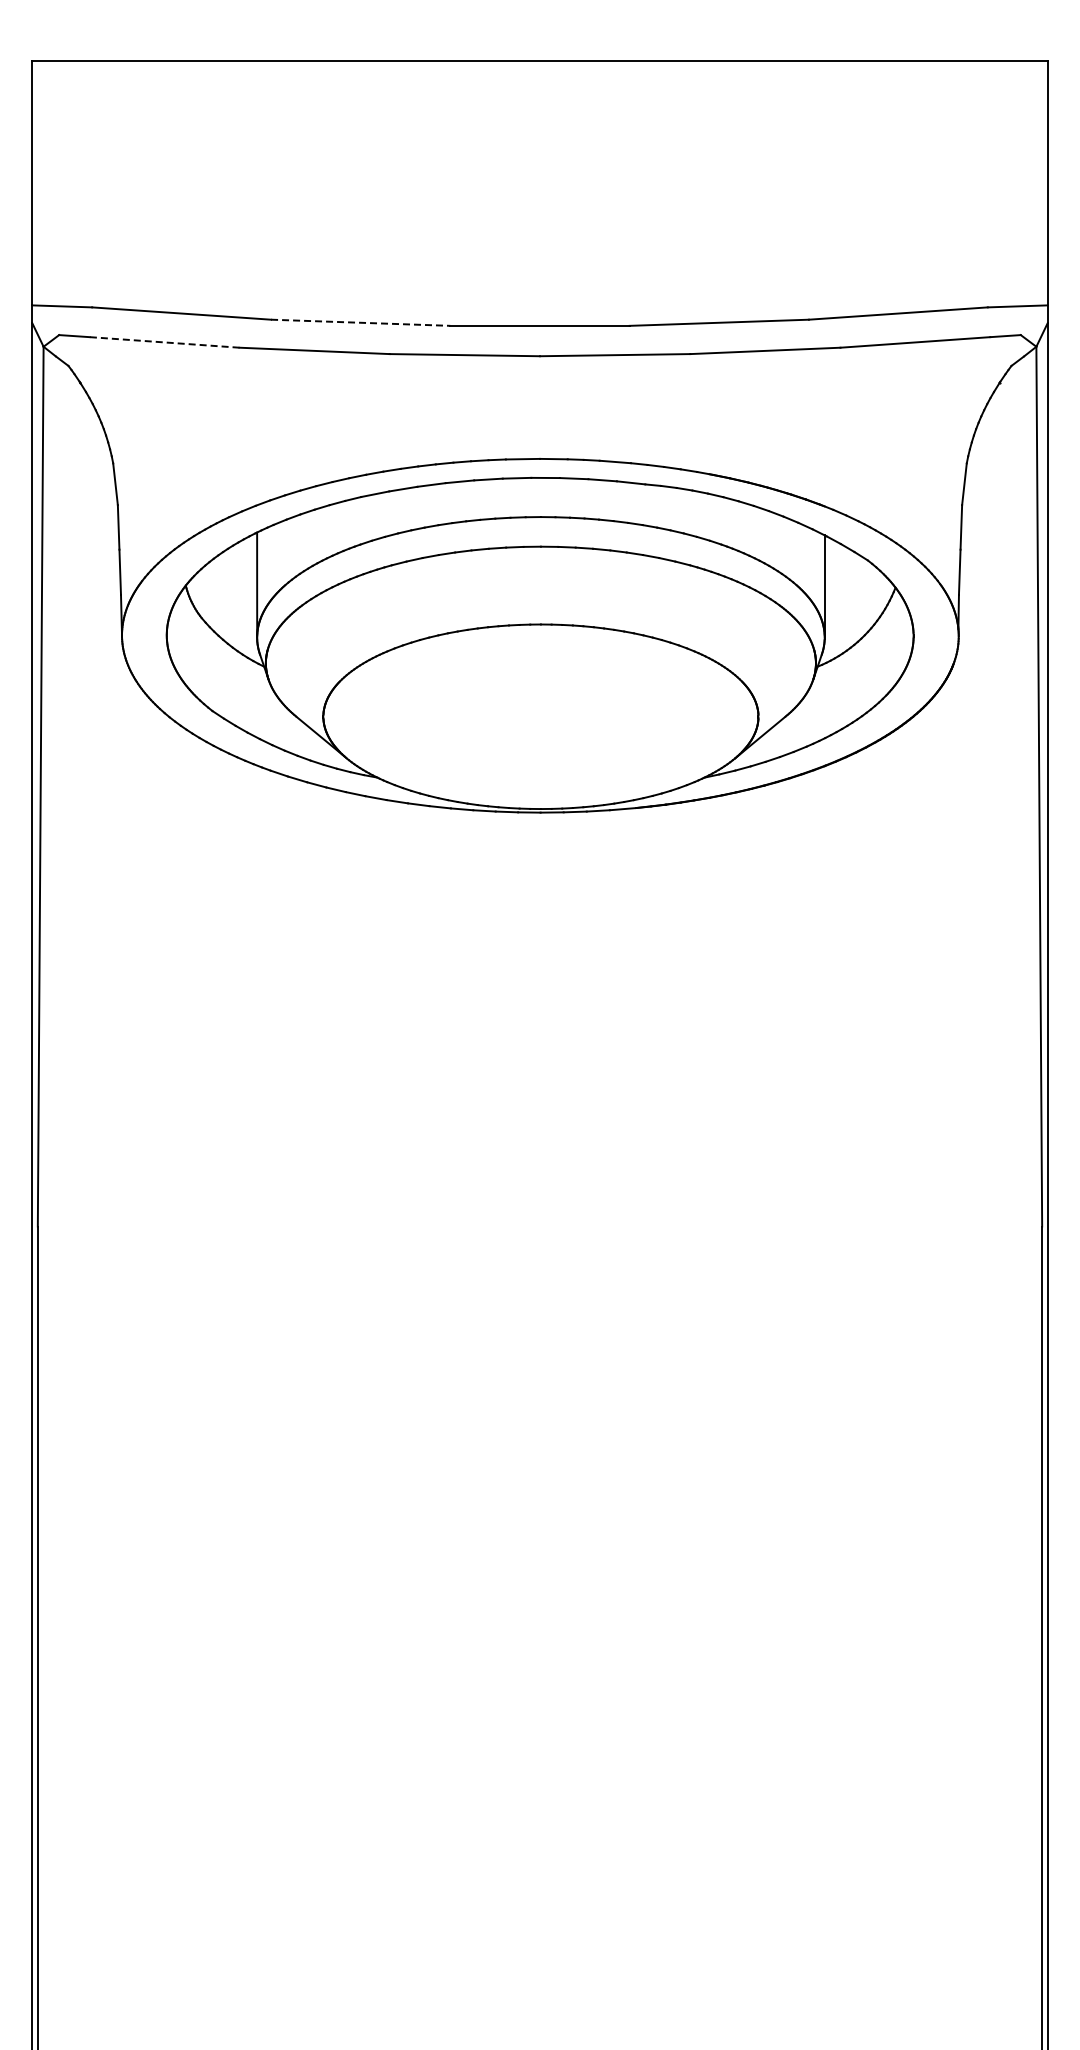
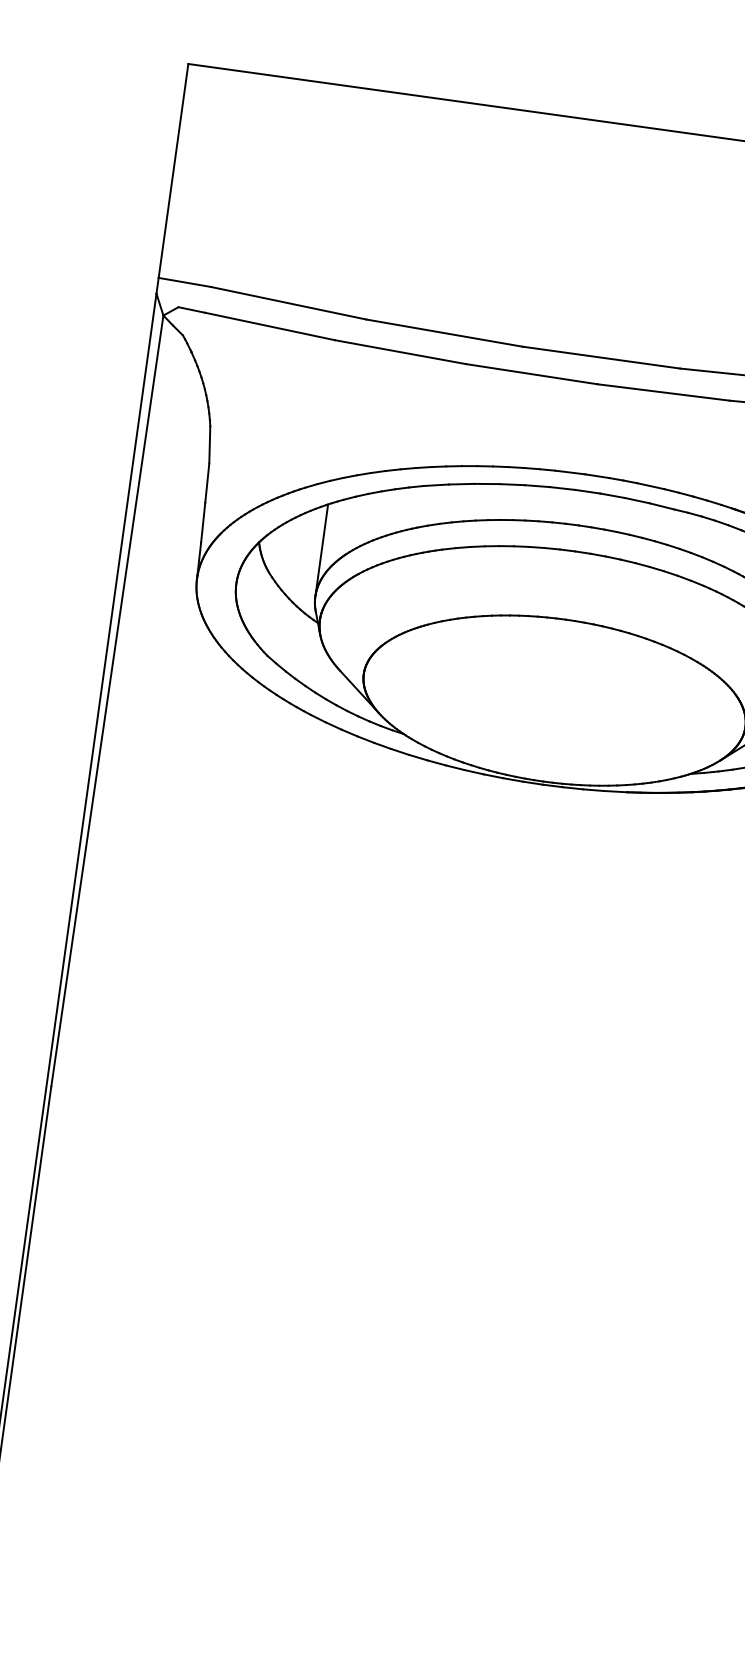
line: (360, 322) -> (444, 332), dashed -> solid
line: (164, 342) -> (270, 326), dashed -> solid

